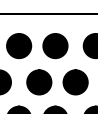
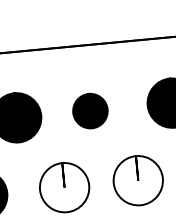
part: (55, 46) -> (90, 111), size x0.7
fill: (39, 82) -> (64, 187), removed
fill: (75, 82) -> (137, 180), removed

